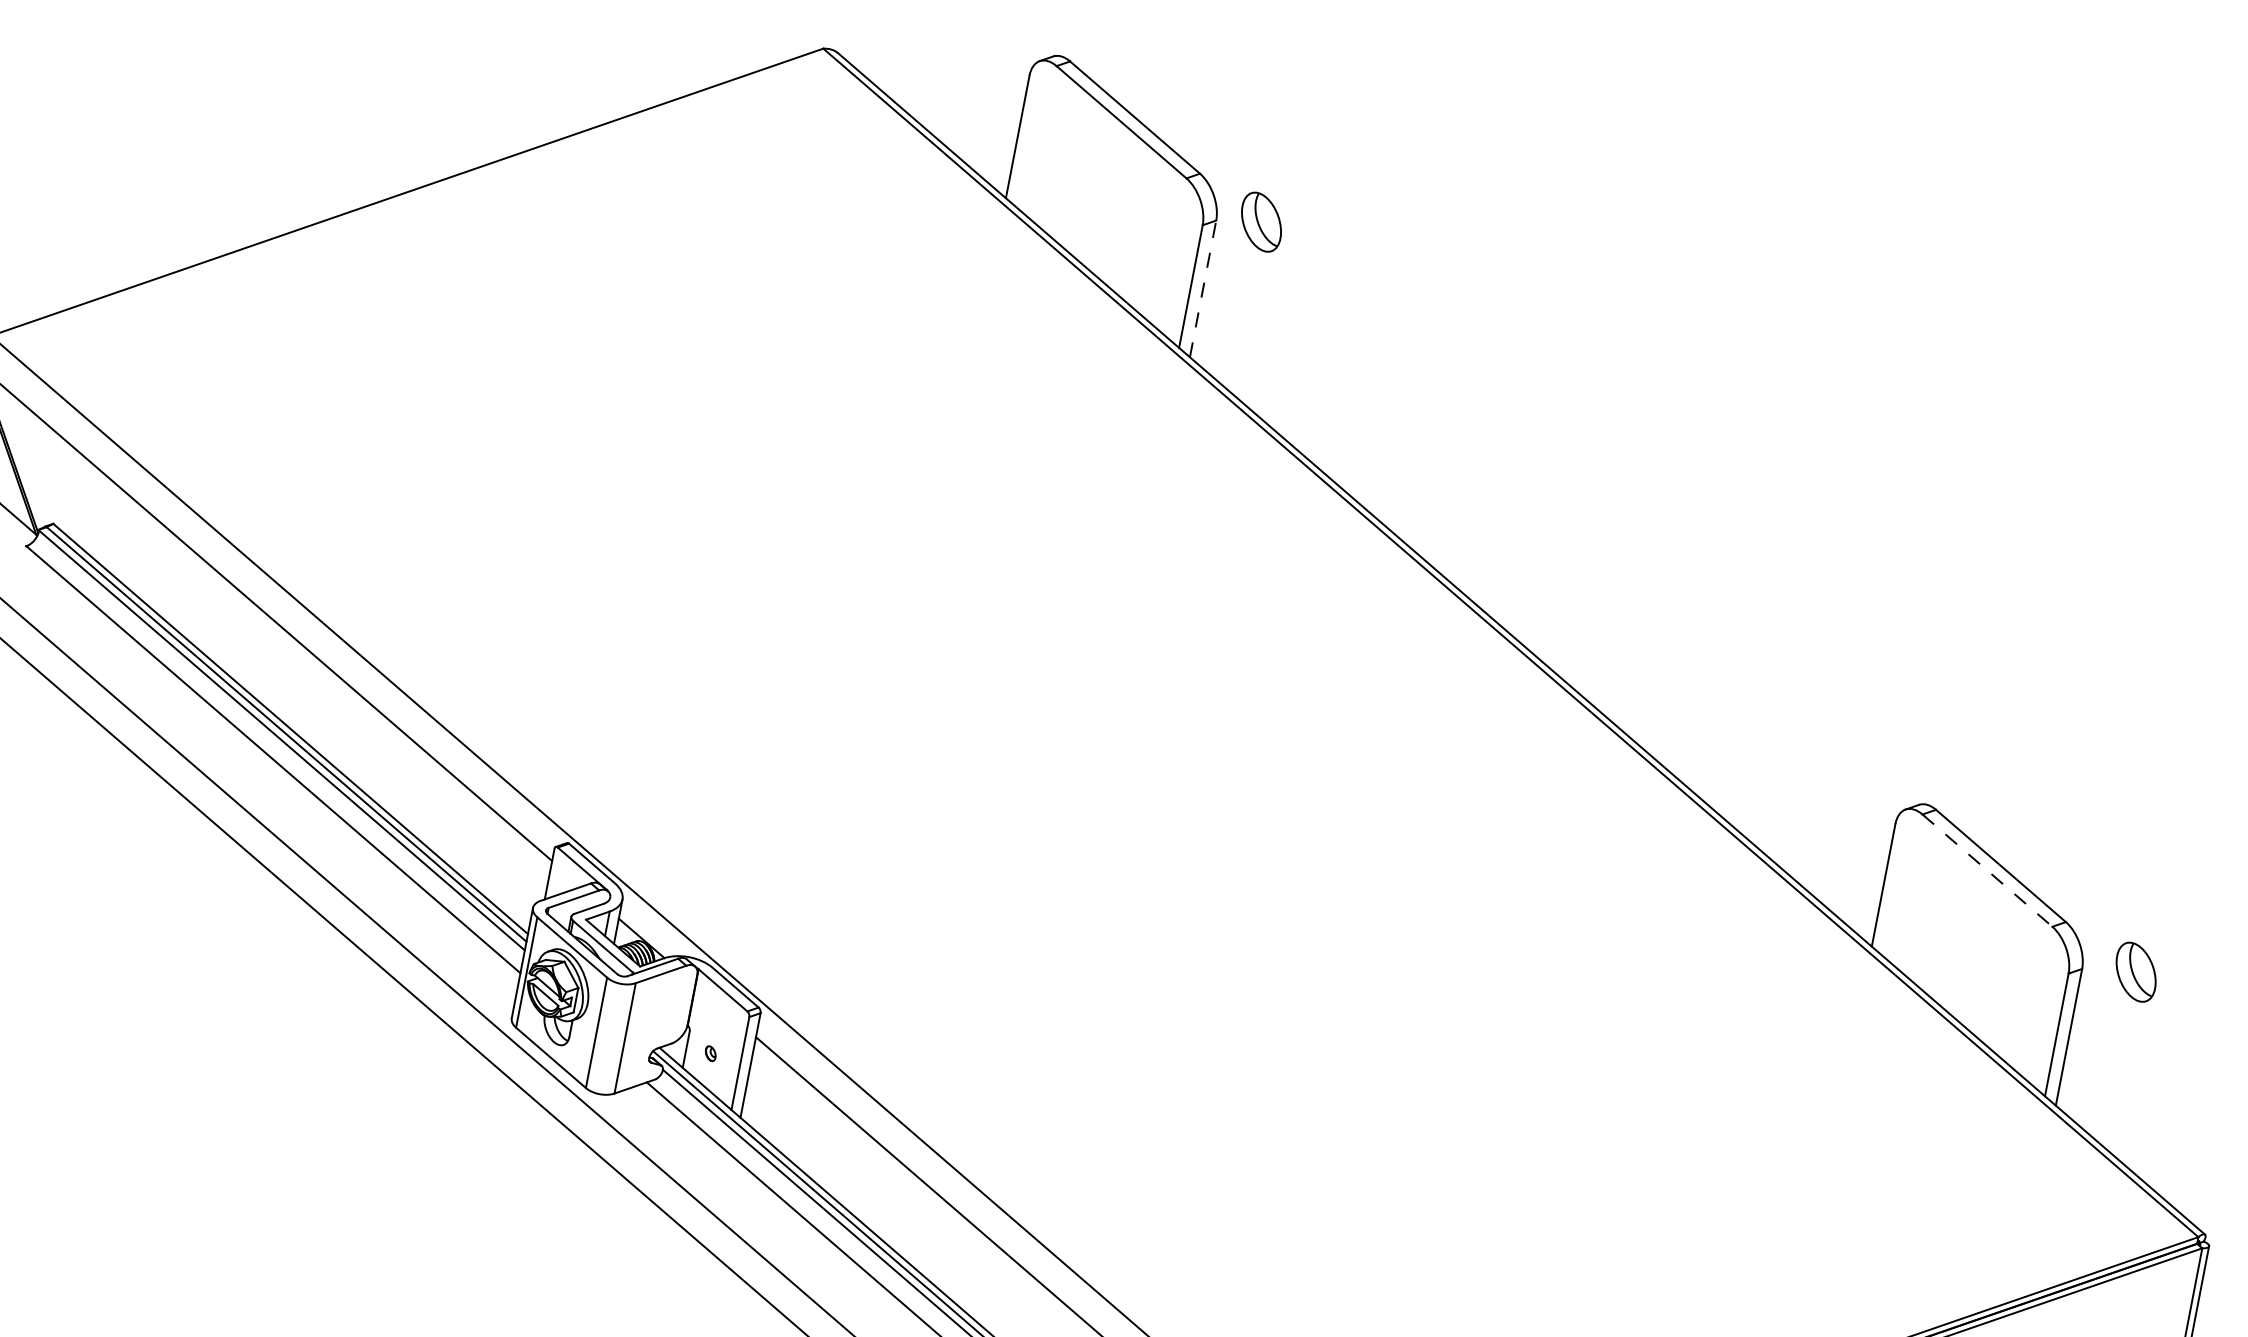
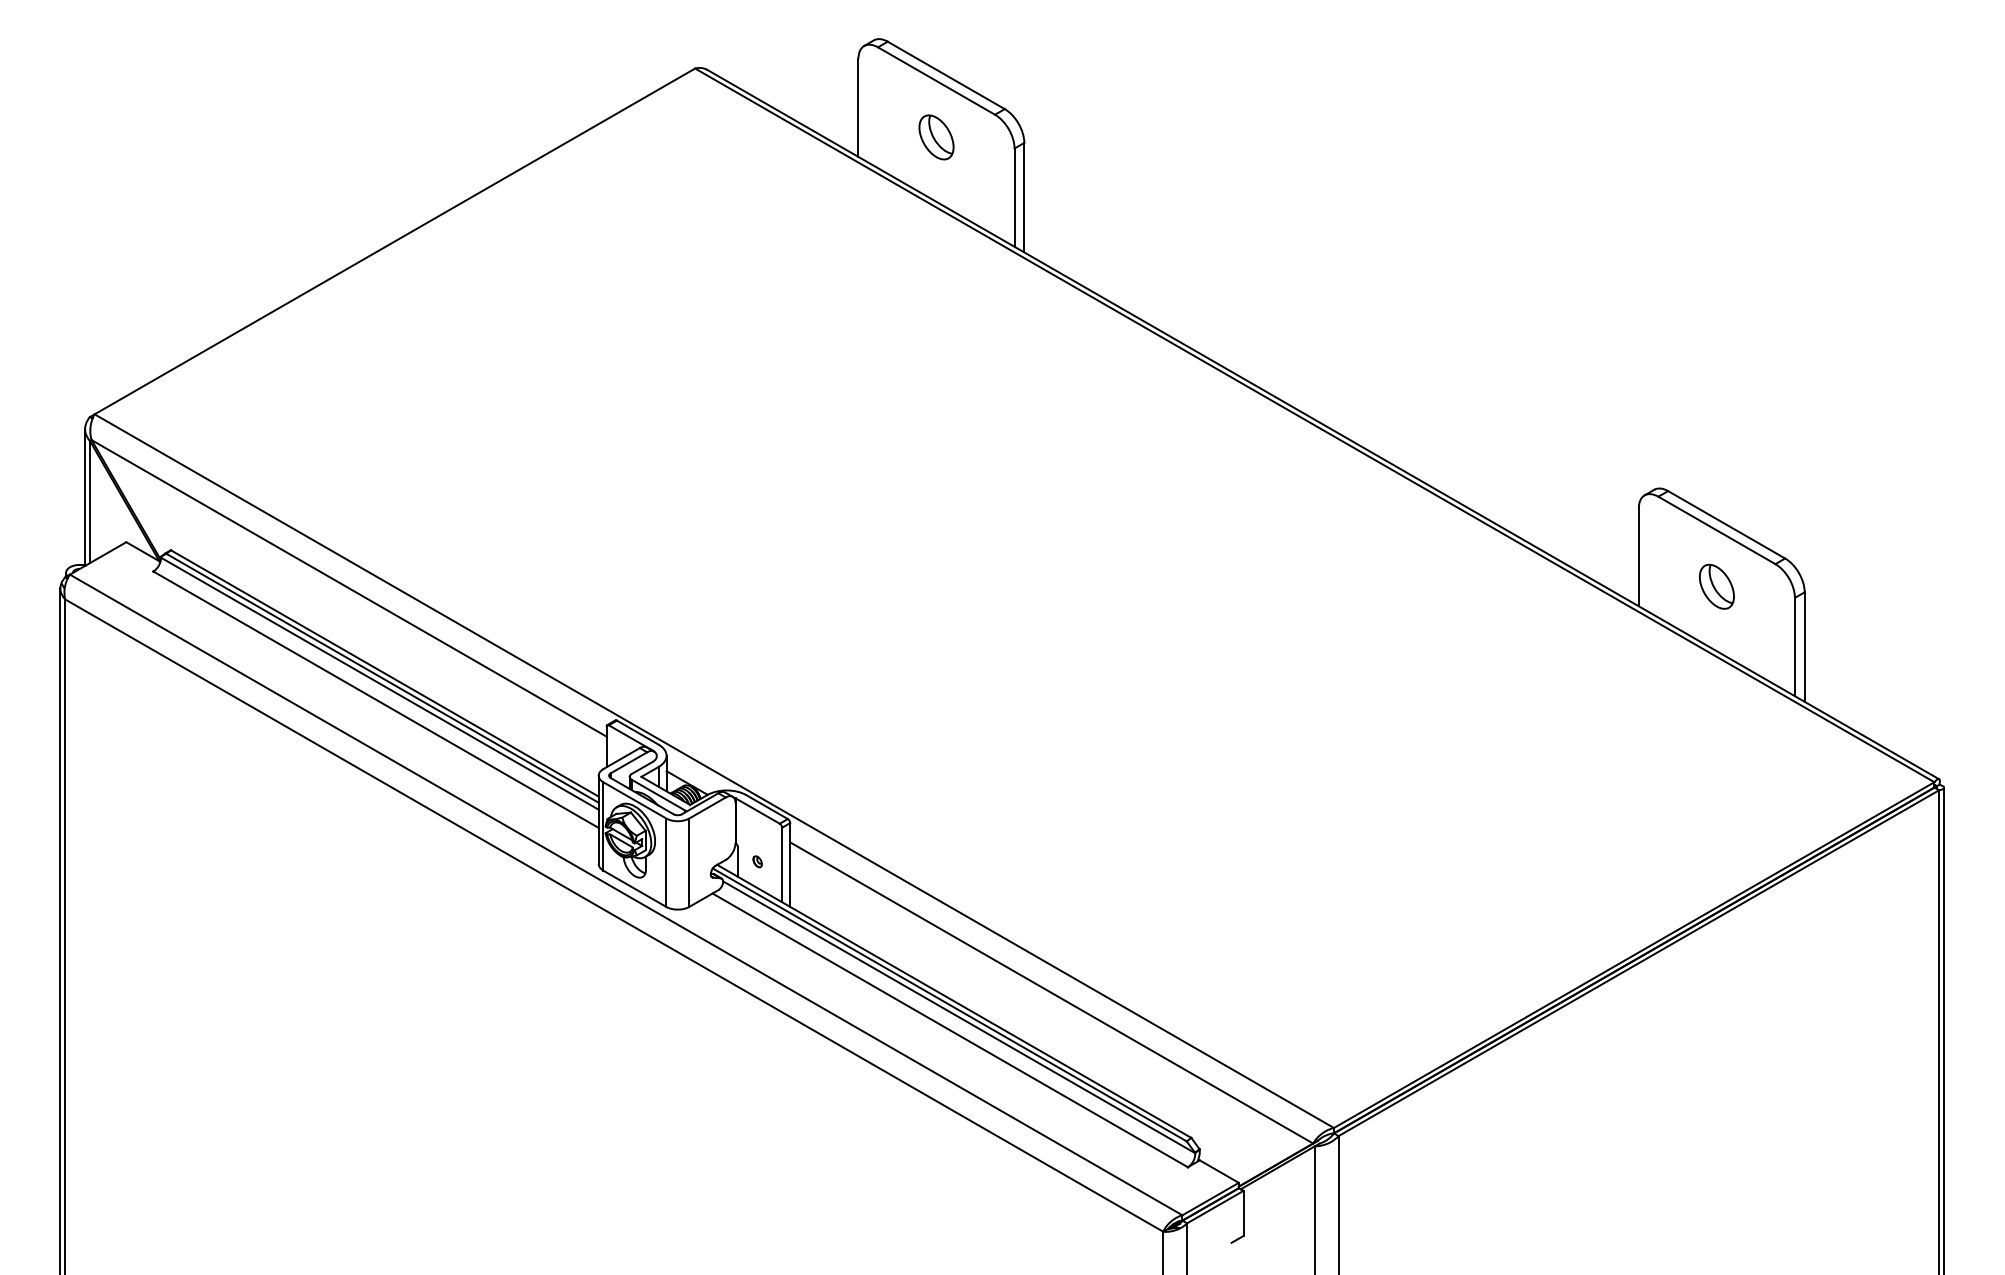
part: (1261, 222) -> (936, 137), moved
line: (1203, 288) -> (1024, 197), dashed -> solid
line: (1986, 870) -> (1716, 530), dashed -> solid
part: (2135, 971) -> (1716, 586), moved

